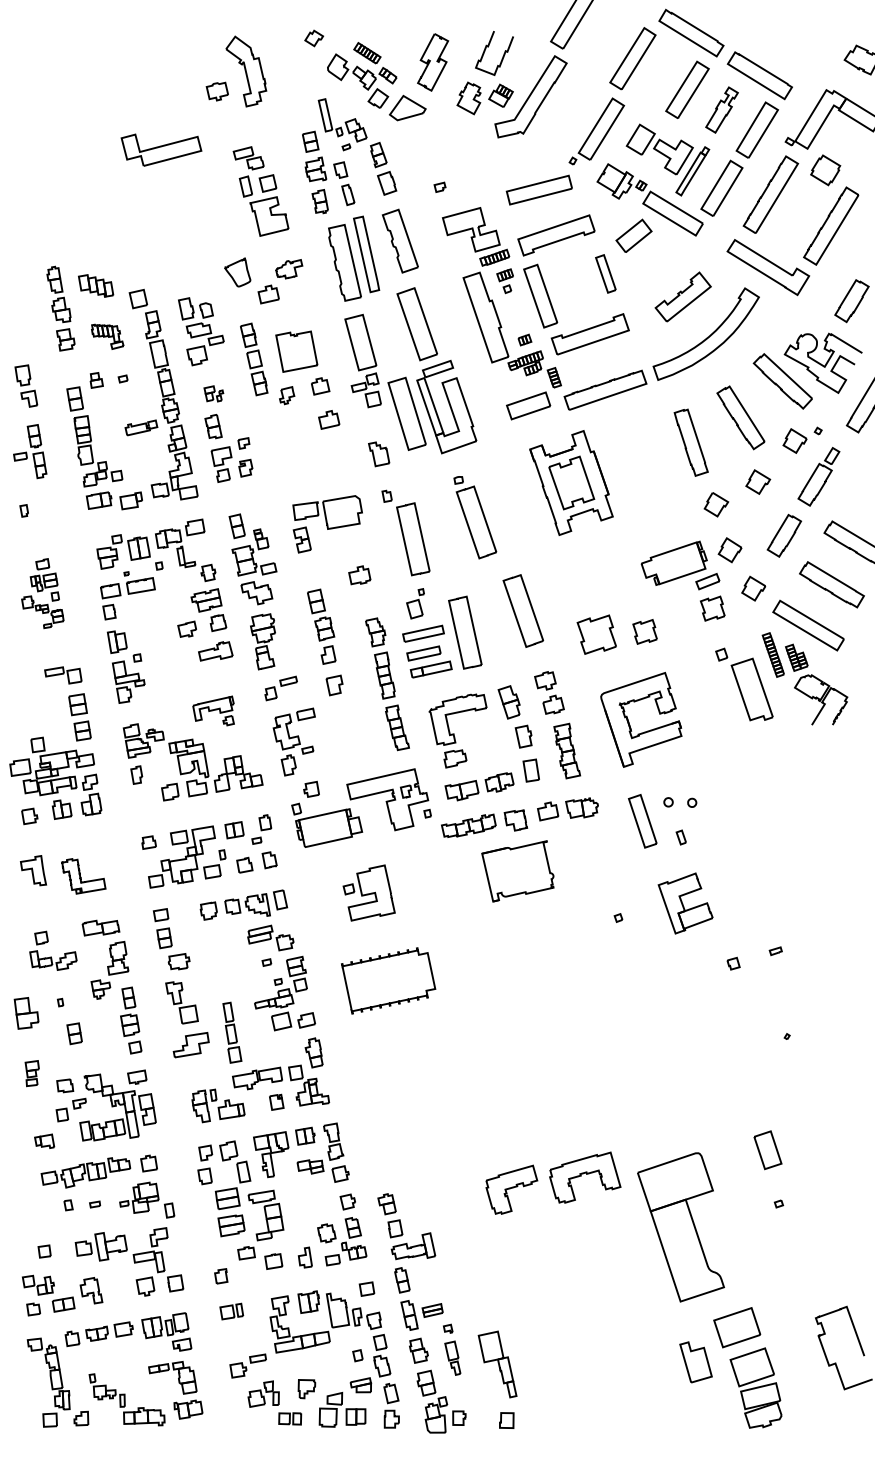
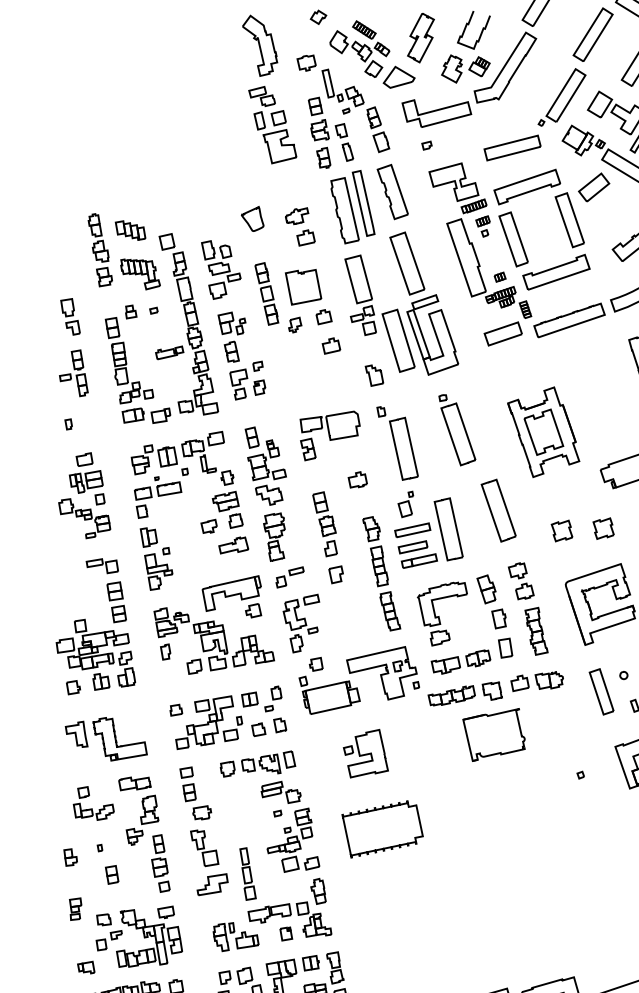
part: (216, 91) -> (305, 63), moved
part: (161, 149) -> (436, 113), moved
part: (260, 191) -> (272, 125), moved
part: (605, 273) -> (569, 219), size x1.67
part: (268, 294) -> (305, 237), moved
part: (107, 336) -> (140, 274), size x1.43
part: (213, 393) -> (231, 323), size x1.67
part: (571, 482) -> (543, 431), moved
part: (42, 593) -> (84, 495), size x1.43
part: (596, 634) -> (561, 530), size x0.62
part: (213, 710) -> (231, 596), size x1.67
part: (83, 876) -> (119, 739), size x1.43
part: (26, 1013) -> (70, 857), size x0.62

